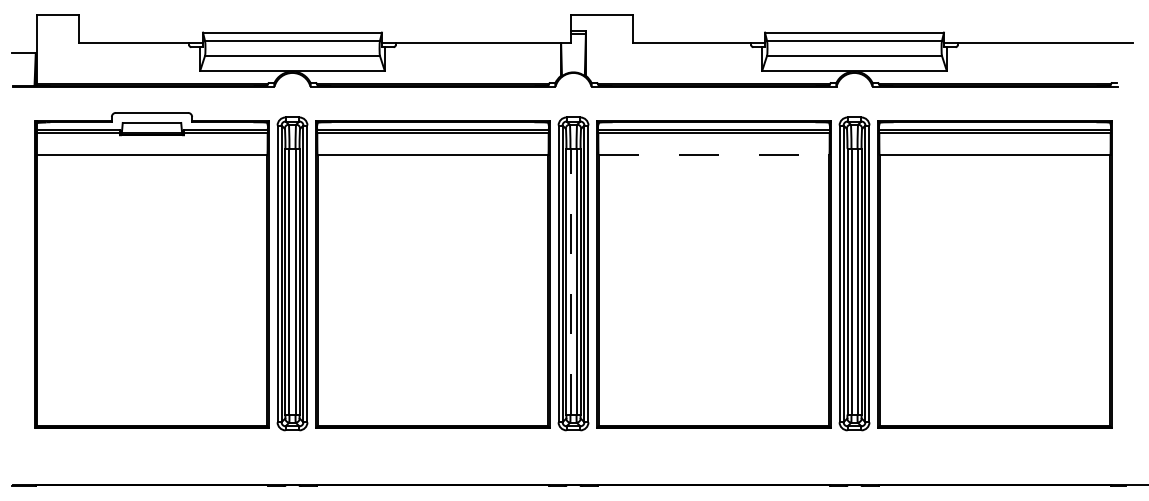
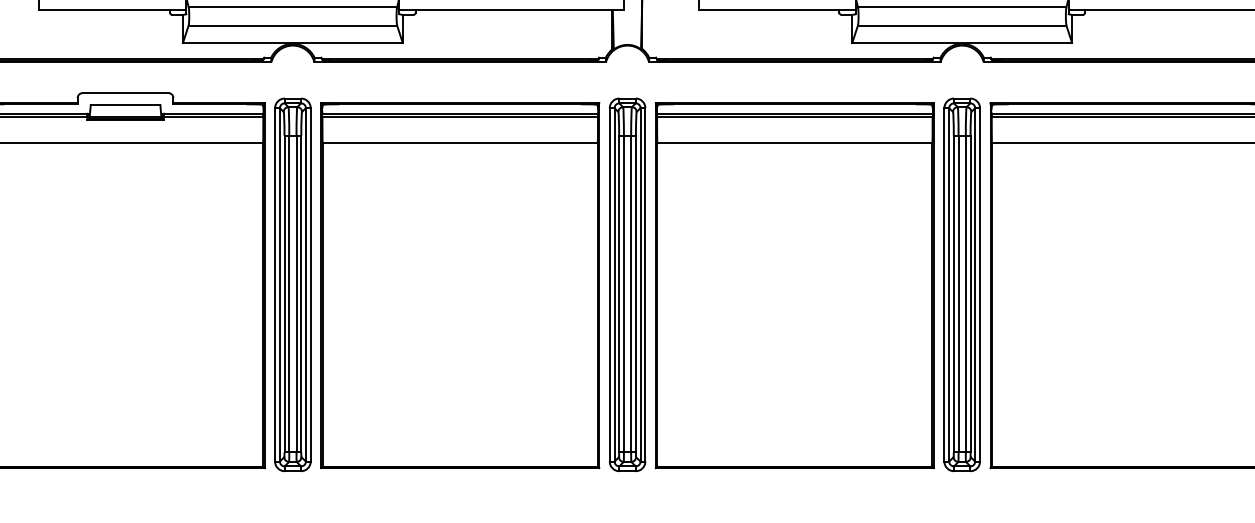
line: (714, 155) -> (795, 143), dashed -> solid
line: (570, 281) -> (623, 293), dashed -> solid

